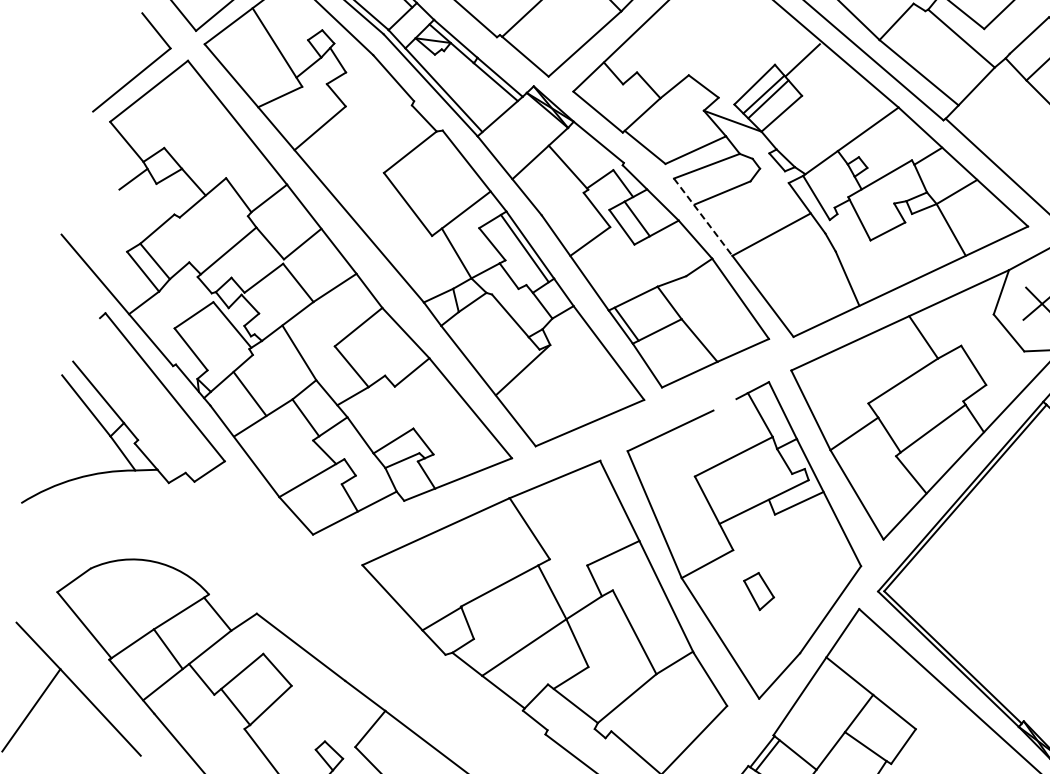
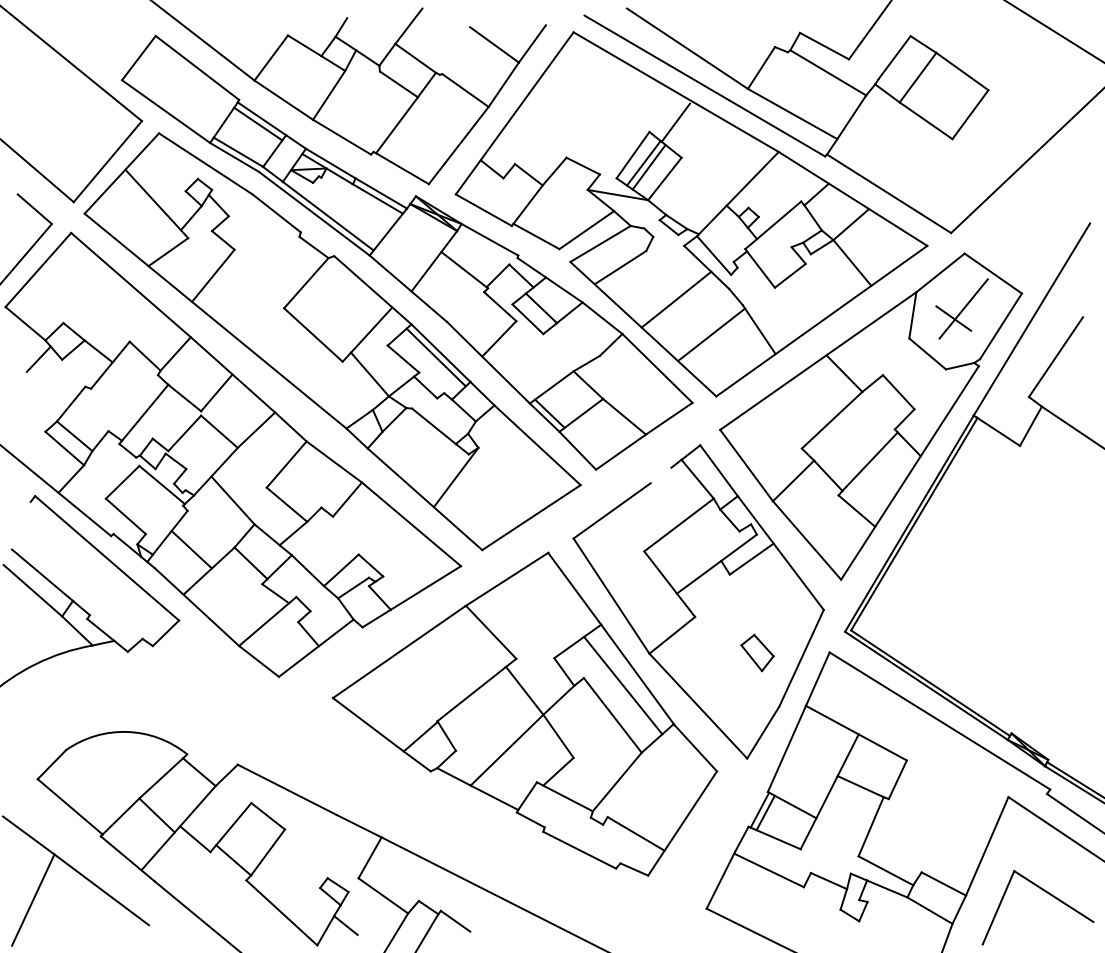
line: (703, 217) -> (606, 295), dashed -> solid
line: (800, 274) -> (712, 333), added
part: (758, 590) -> (757, 652), moved
line: (650, 604) -> (623, 685), added

